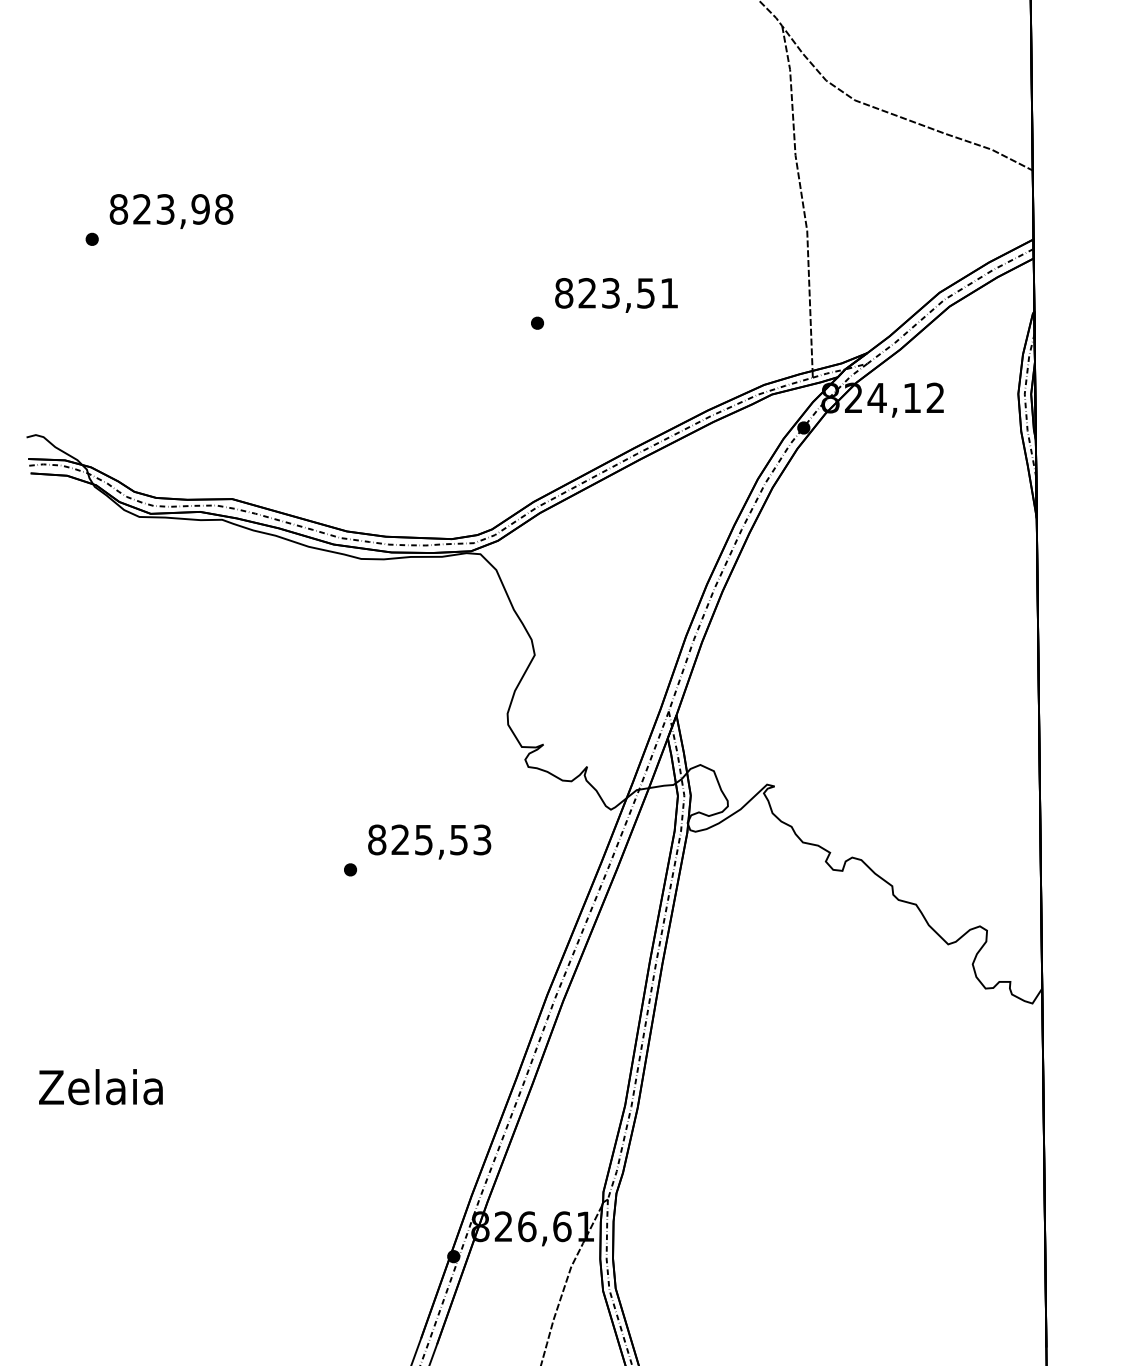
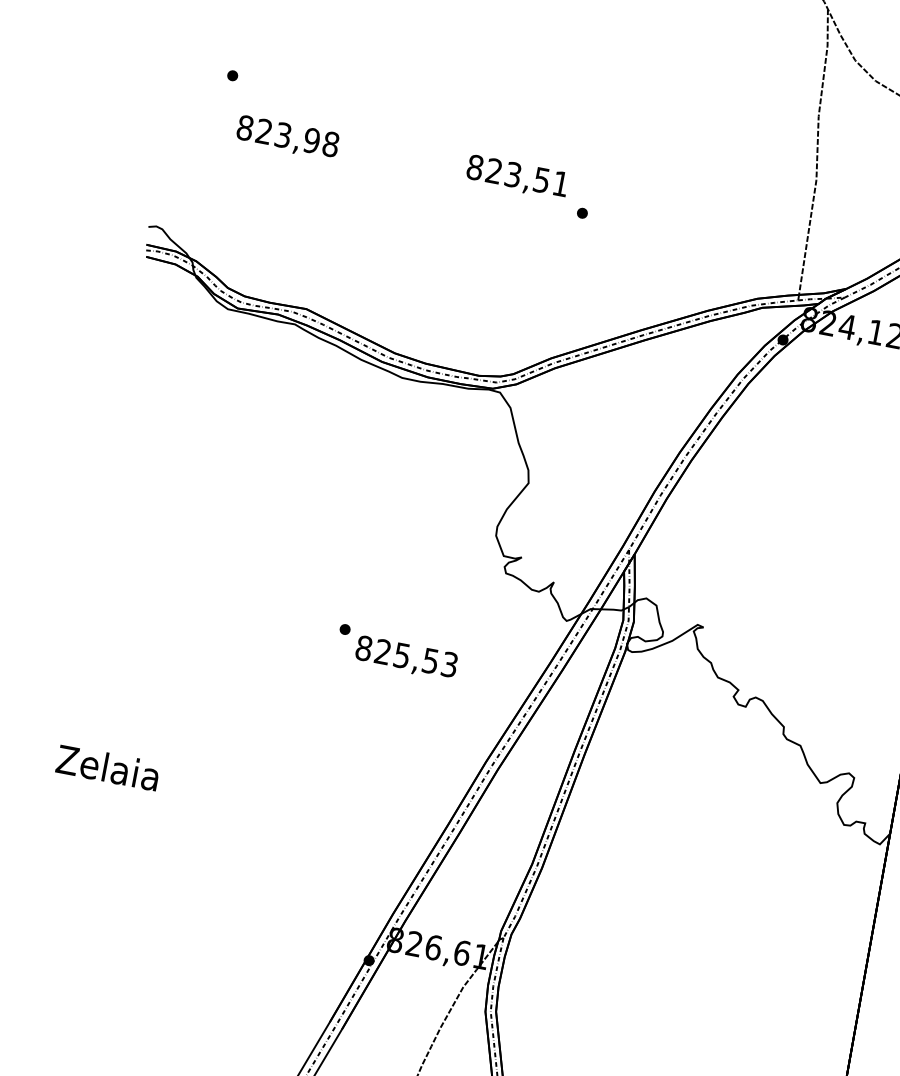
text: (171, 211) -> (287, 137), moved
text: (616, 295) -> (517, 177), moved
text: (429, 841) -> (406, 657), moved

